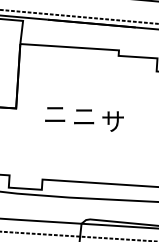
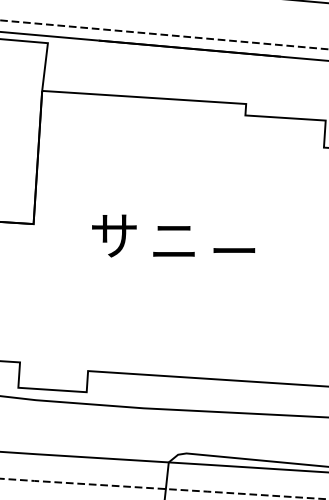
text: (54, 113) -> (112, 234), ニ -> サ
text: (112, 121) -> (232, 251), サ -> ー

